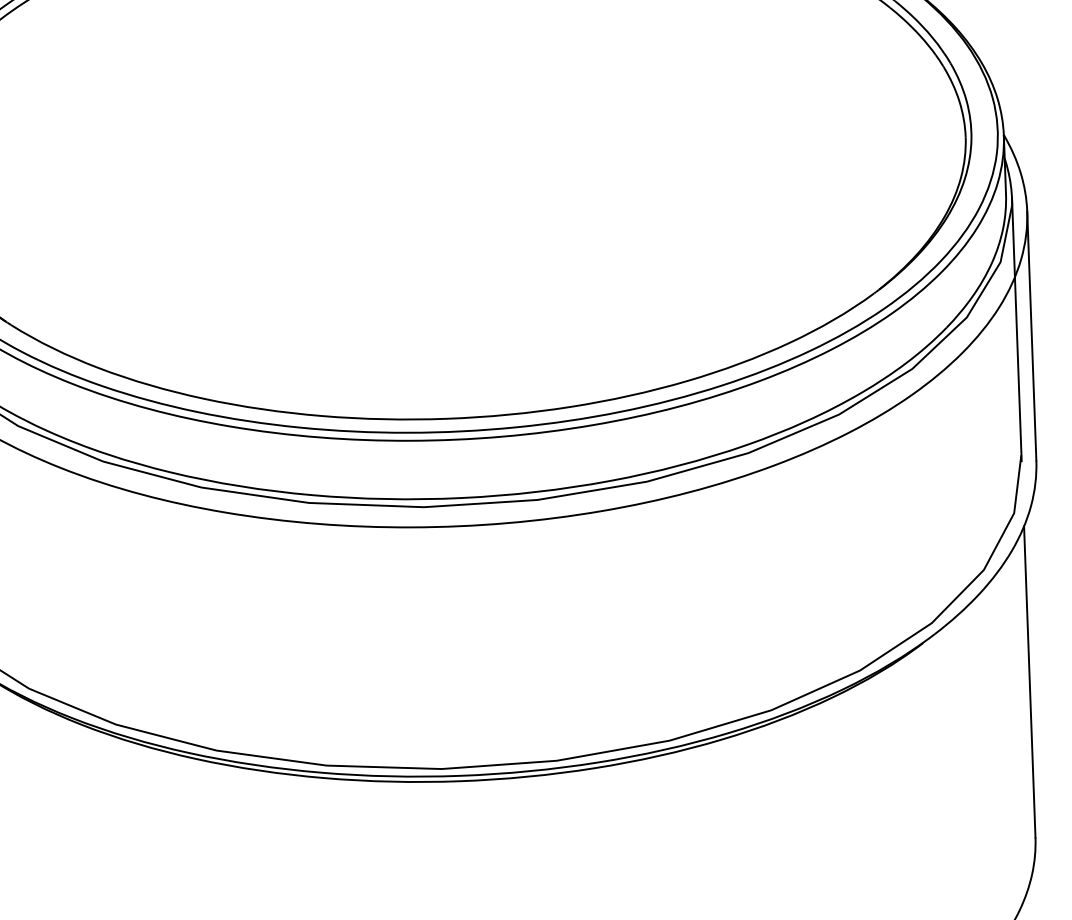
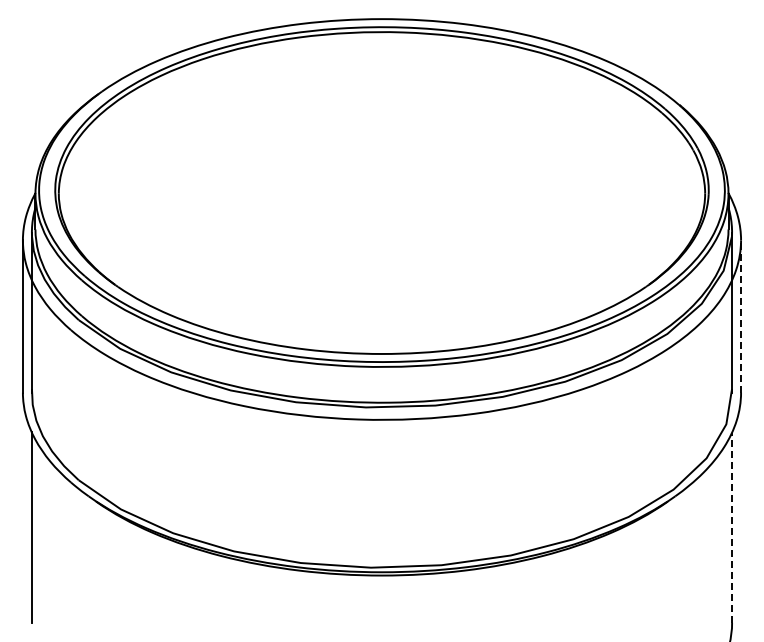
line: (1032, 335) -> (741, 316), solid -> dashed
line: (1030, 681) -> (732, 527), solid -> dashed

